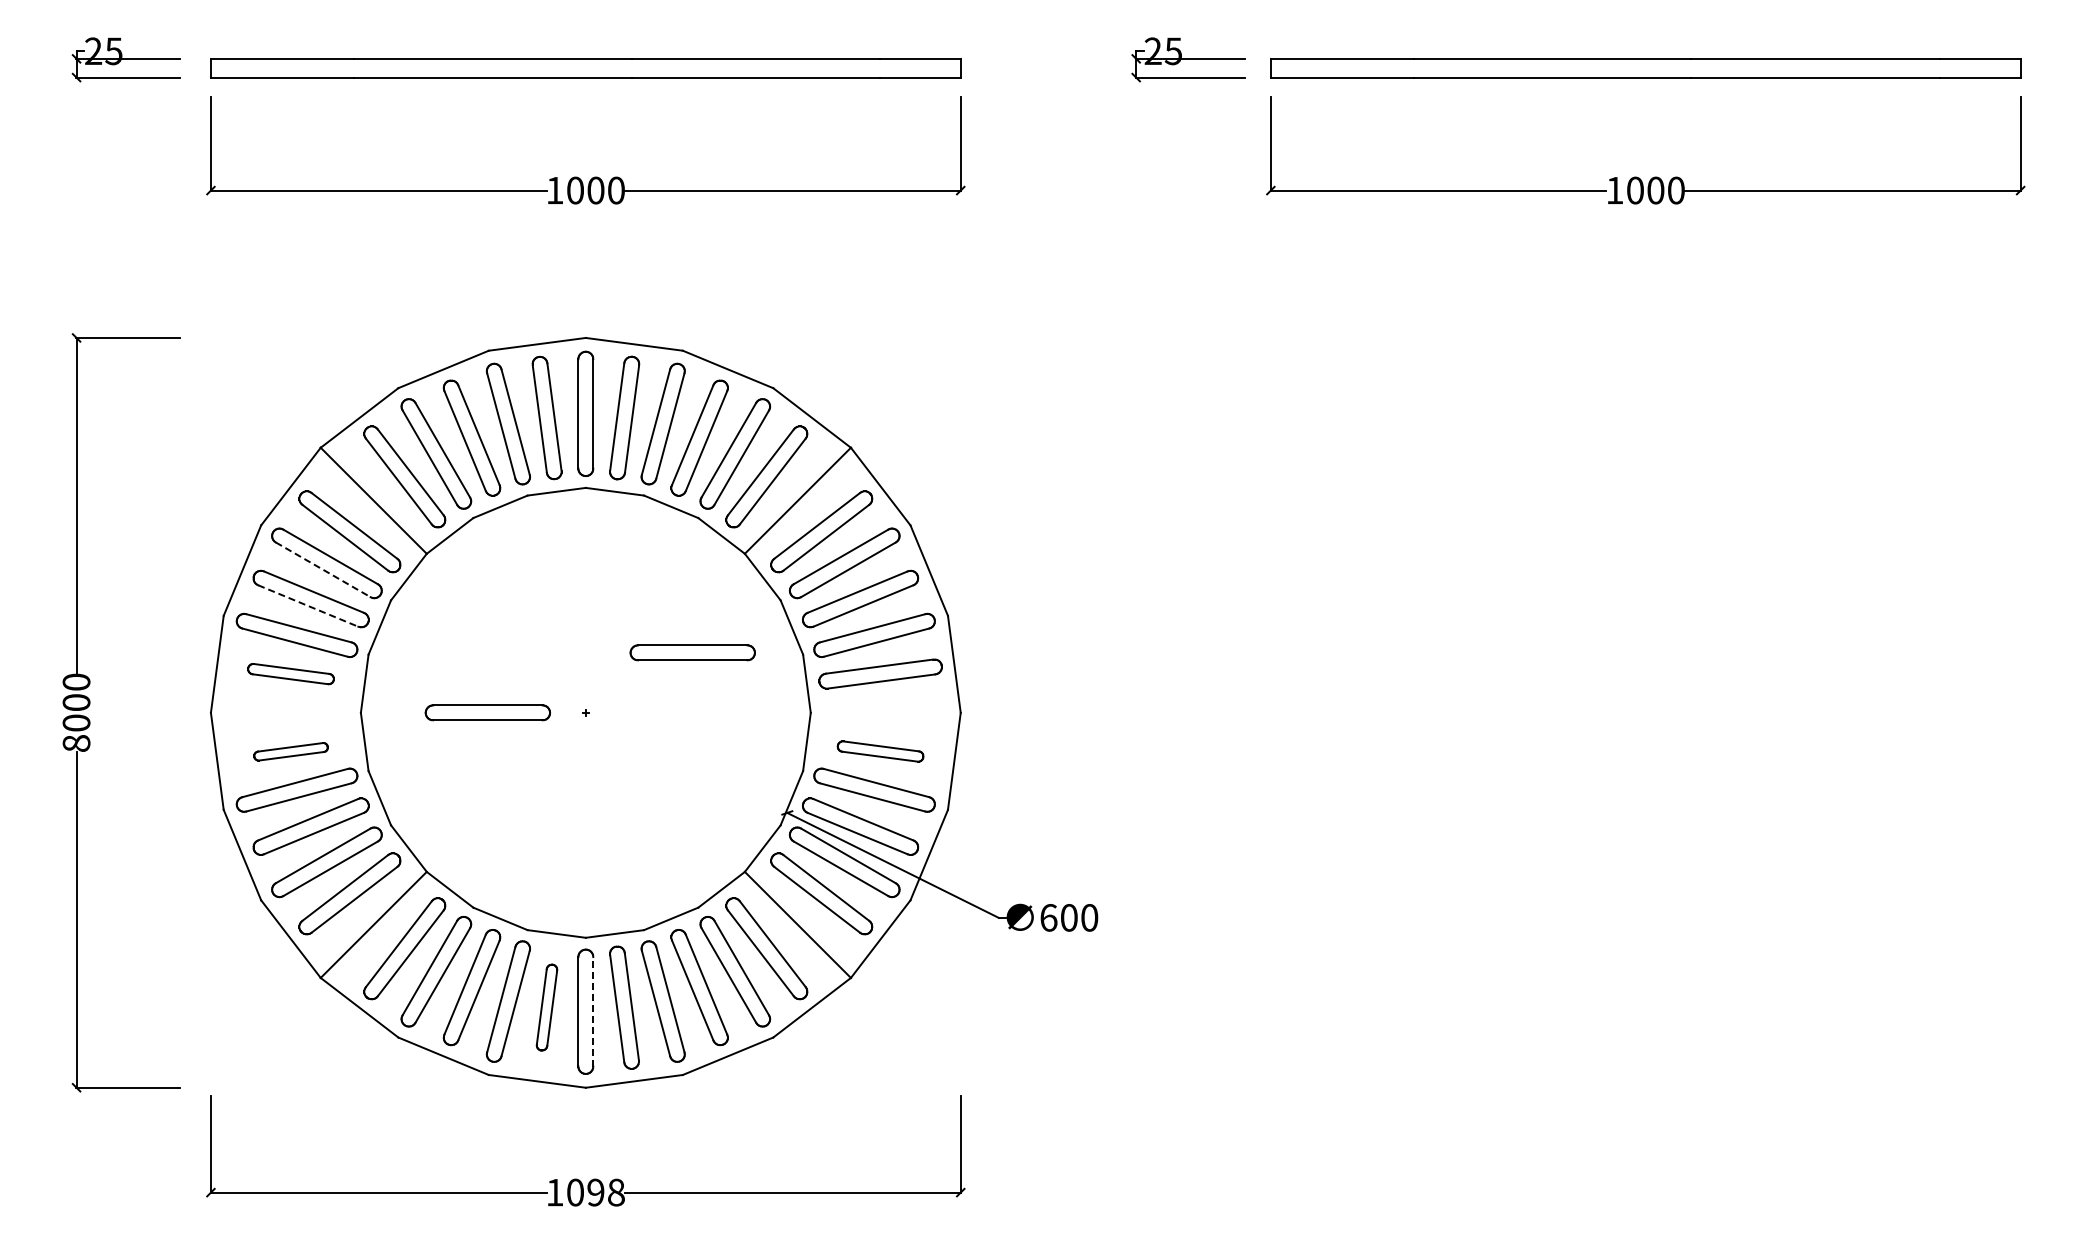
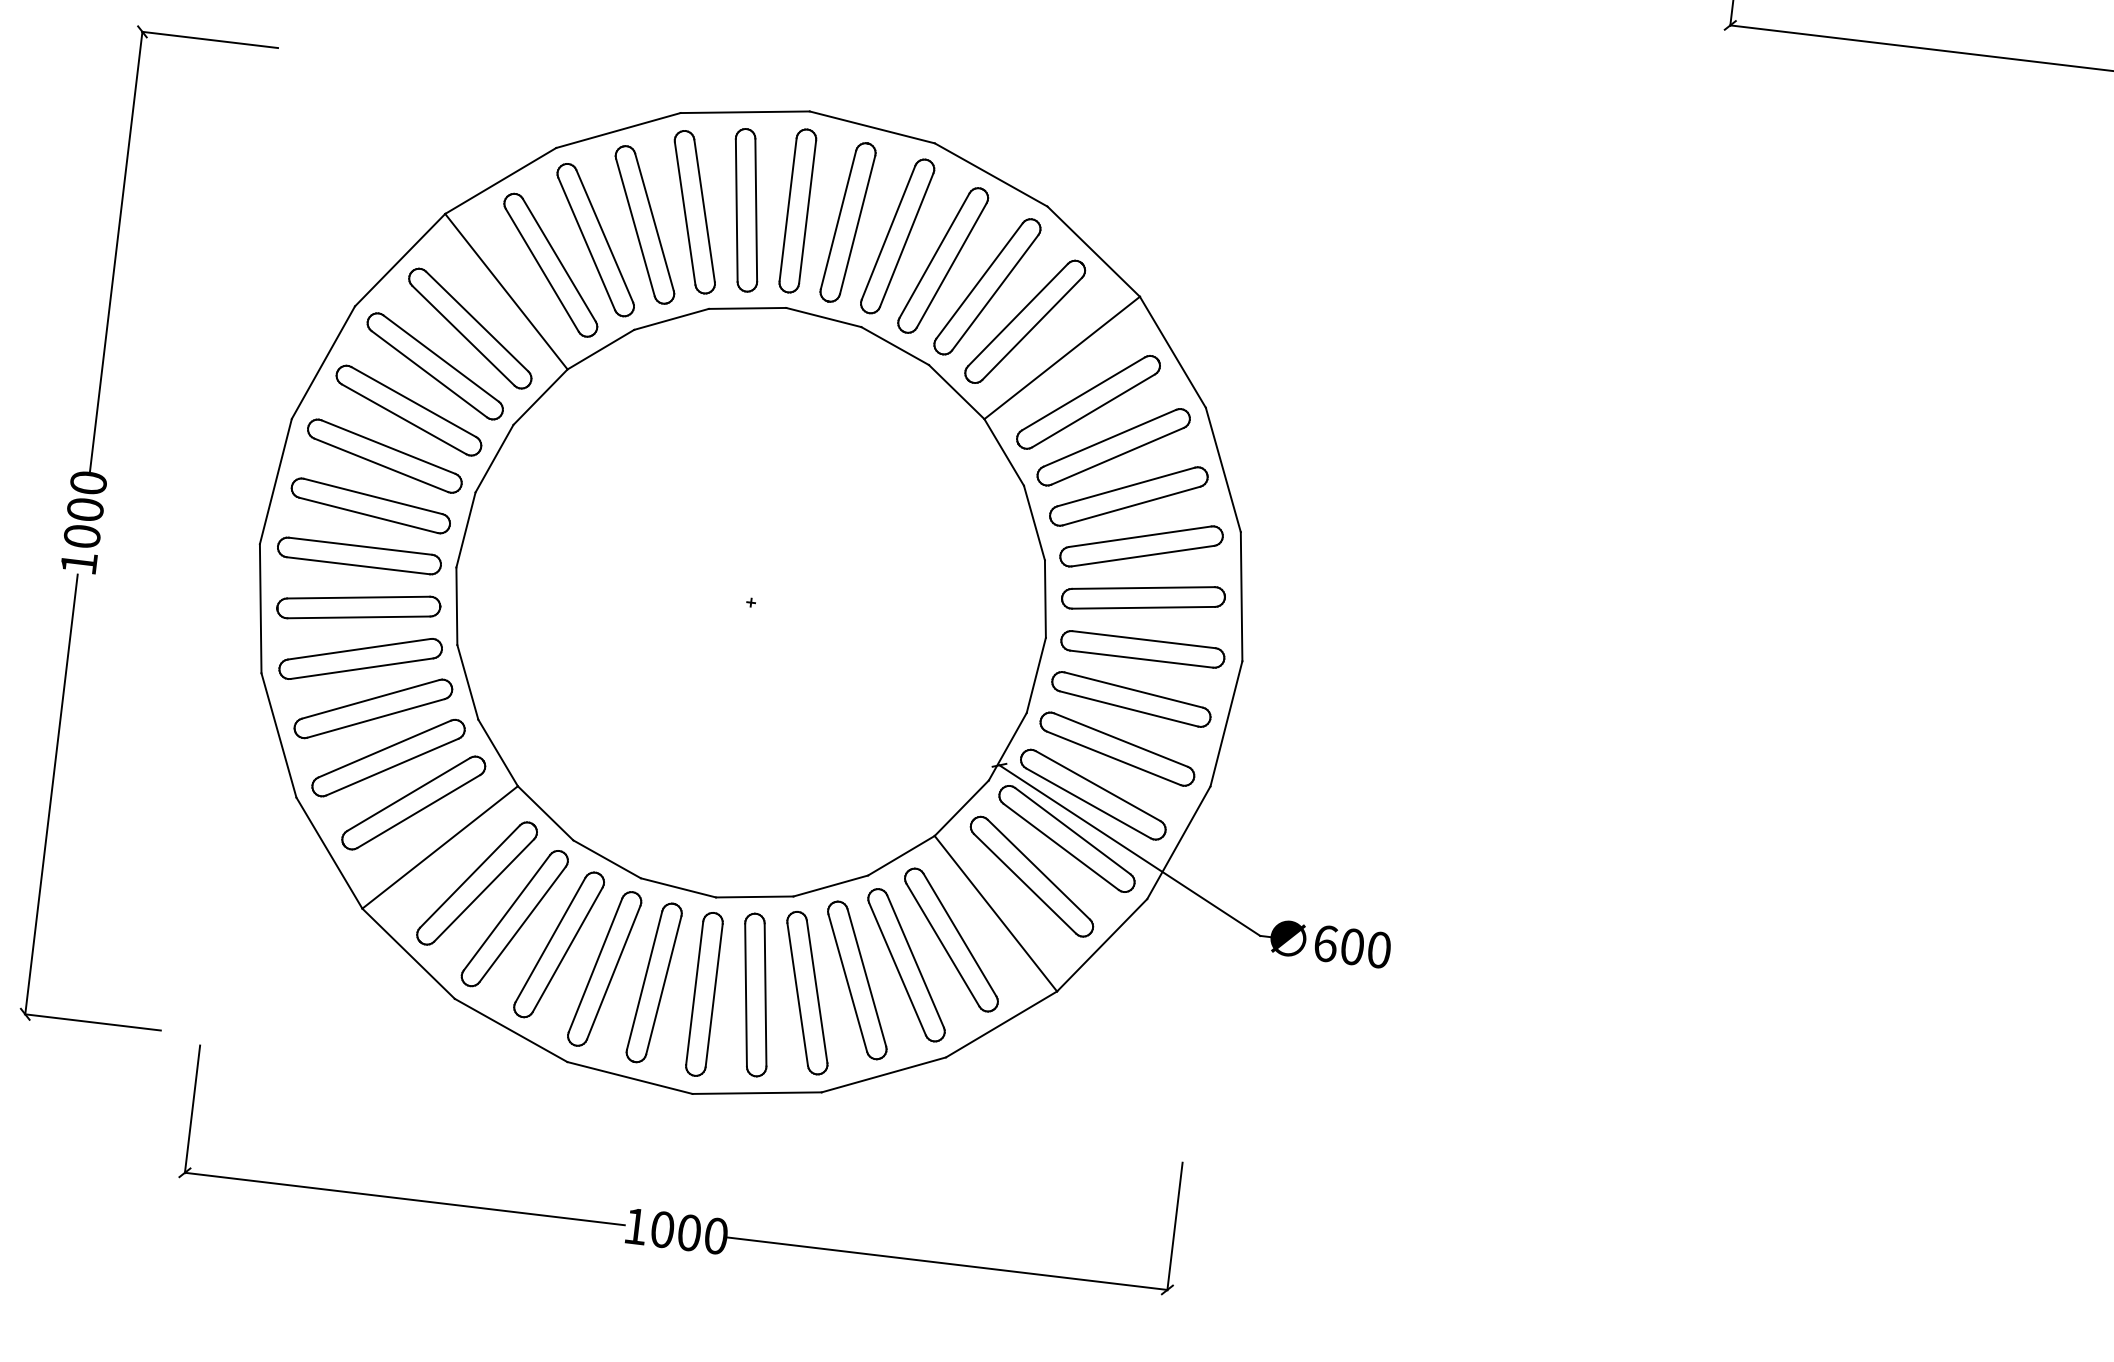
line: (323, 569) -> (429, 373), dashed -> solid
line: (308, 606) -> (404, 420), dashed -> solid
part: (692, 652) -> (1142, 648), moved
part: (290, 673) -> (370, 504), size x1.43
part: (487, 712) -> (358, 555), moved
text: (76, 743) -> (78, 563), 8000 -> 1000
part: (290, 751) -> (358, 607), size x1.67
part: (880, 751) -> (1131, 699), size x1.43
part: (546, 1007) -> (653, 982), size x1.43
line: (593, 1011) -> (714, 995), dashed -> solid
text: (605, 1192) -> (701, 1234), 1098 -> 1000

